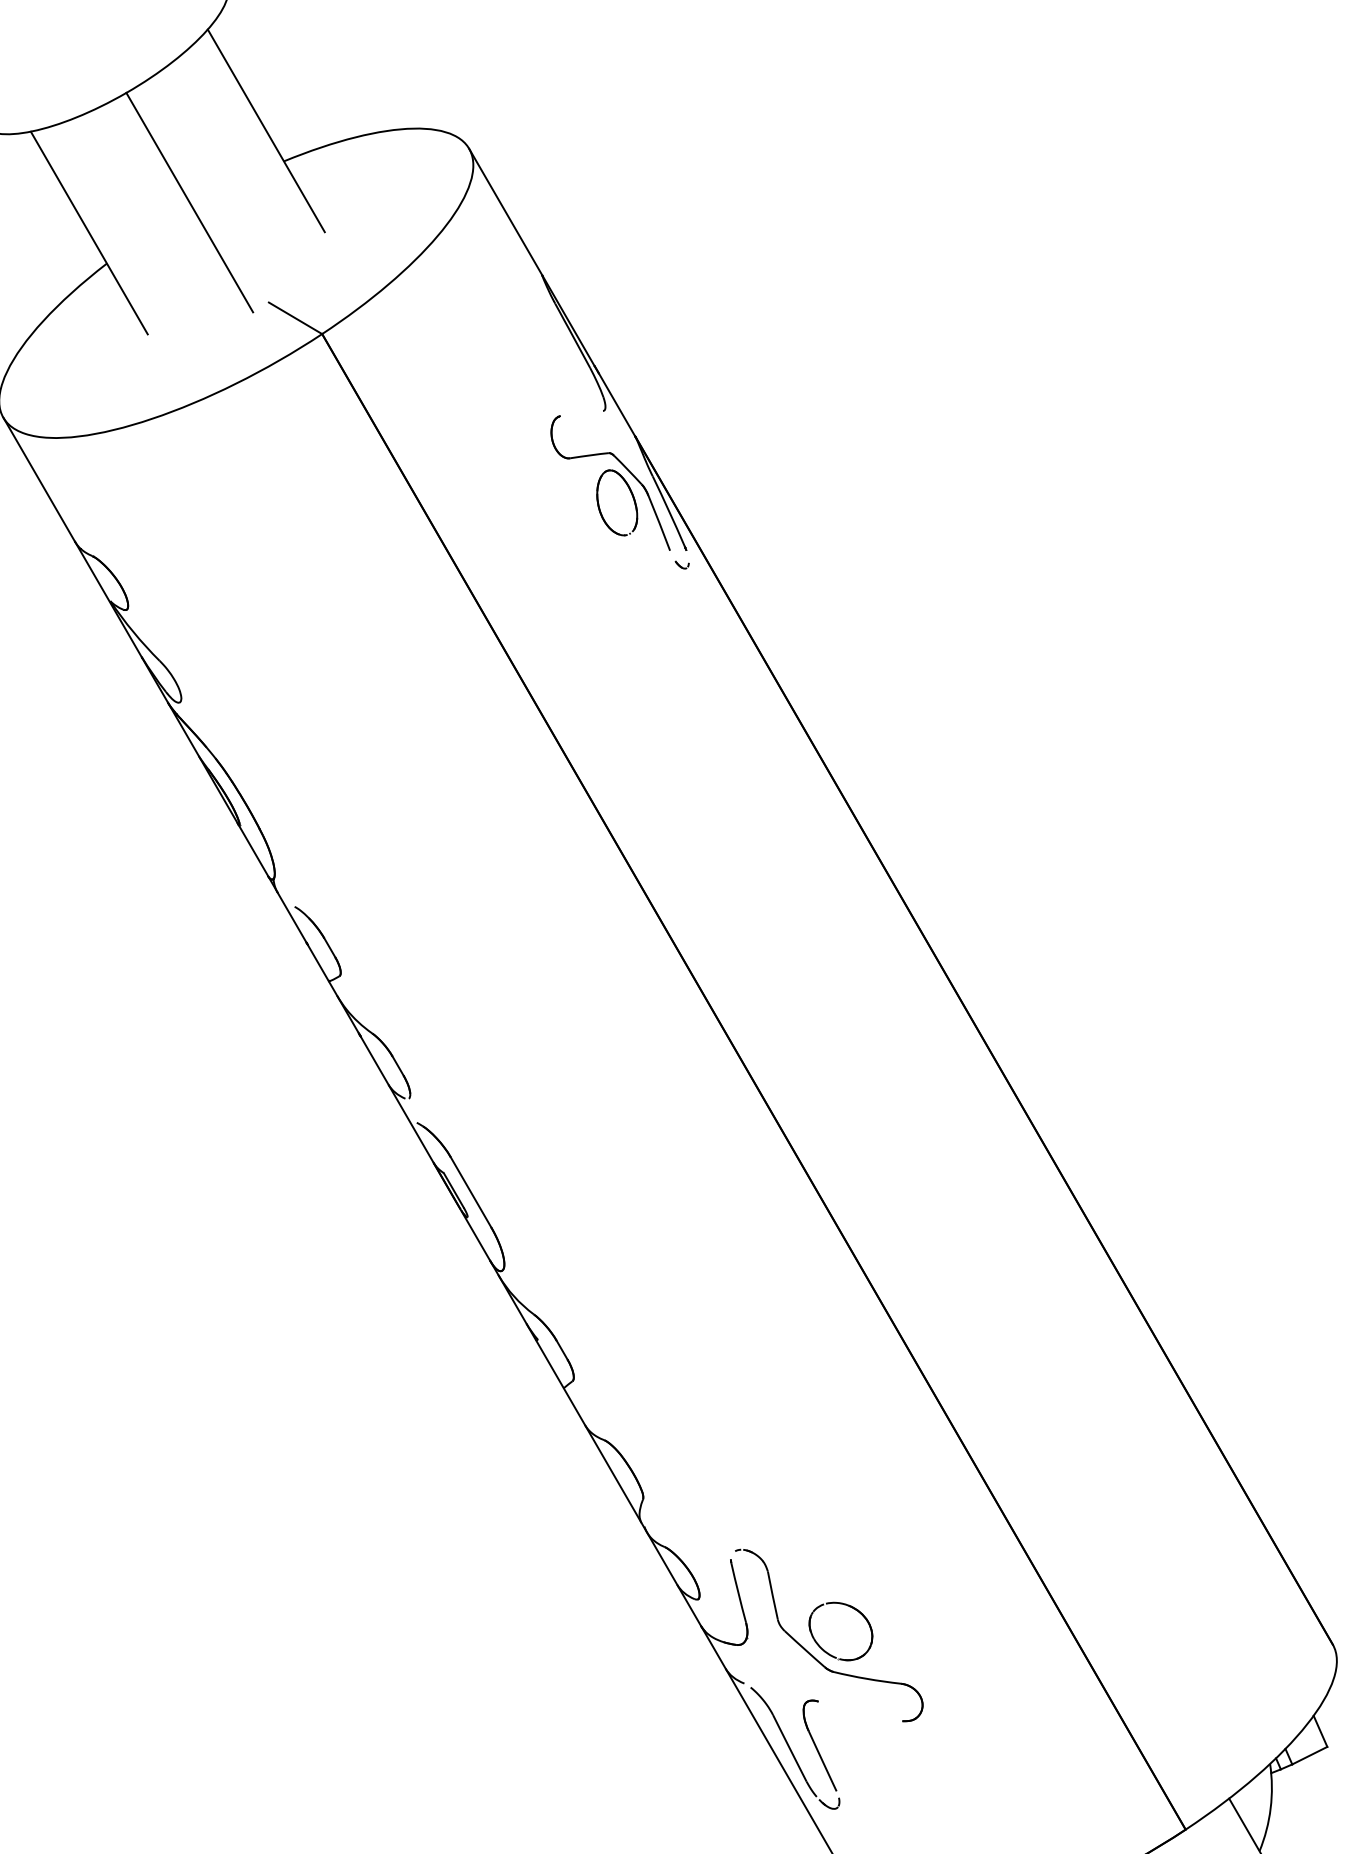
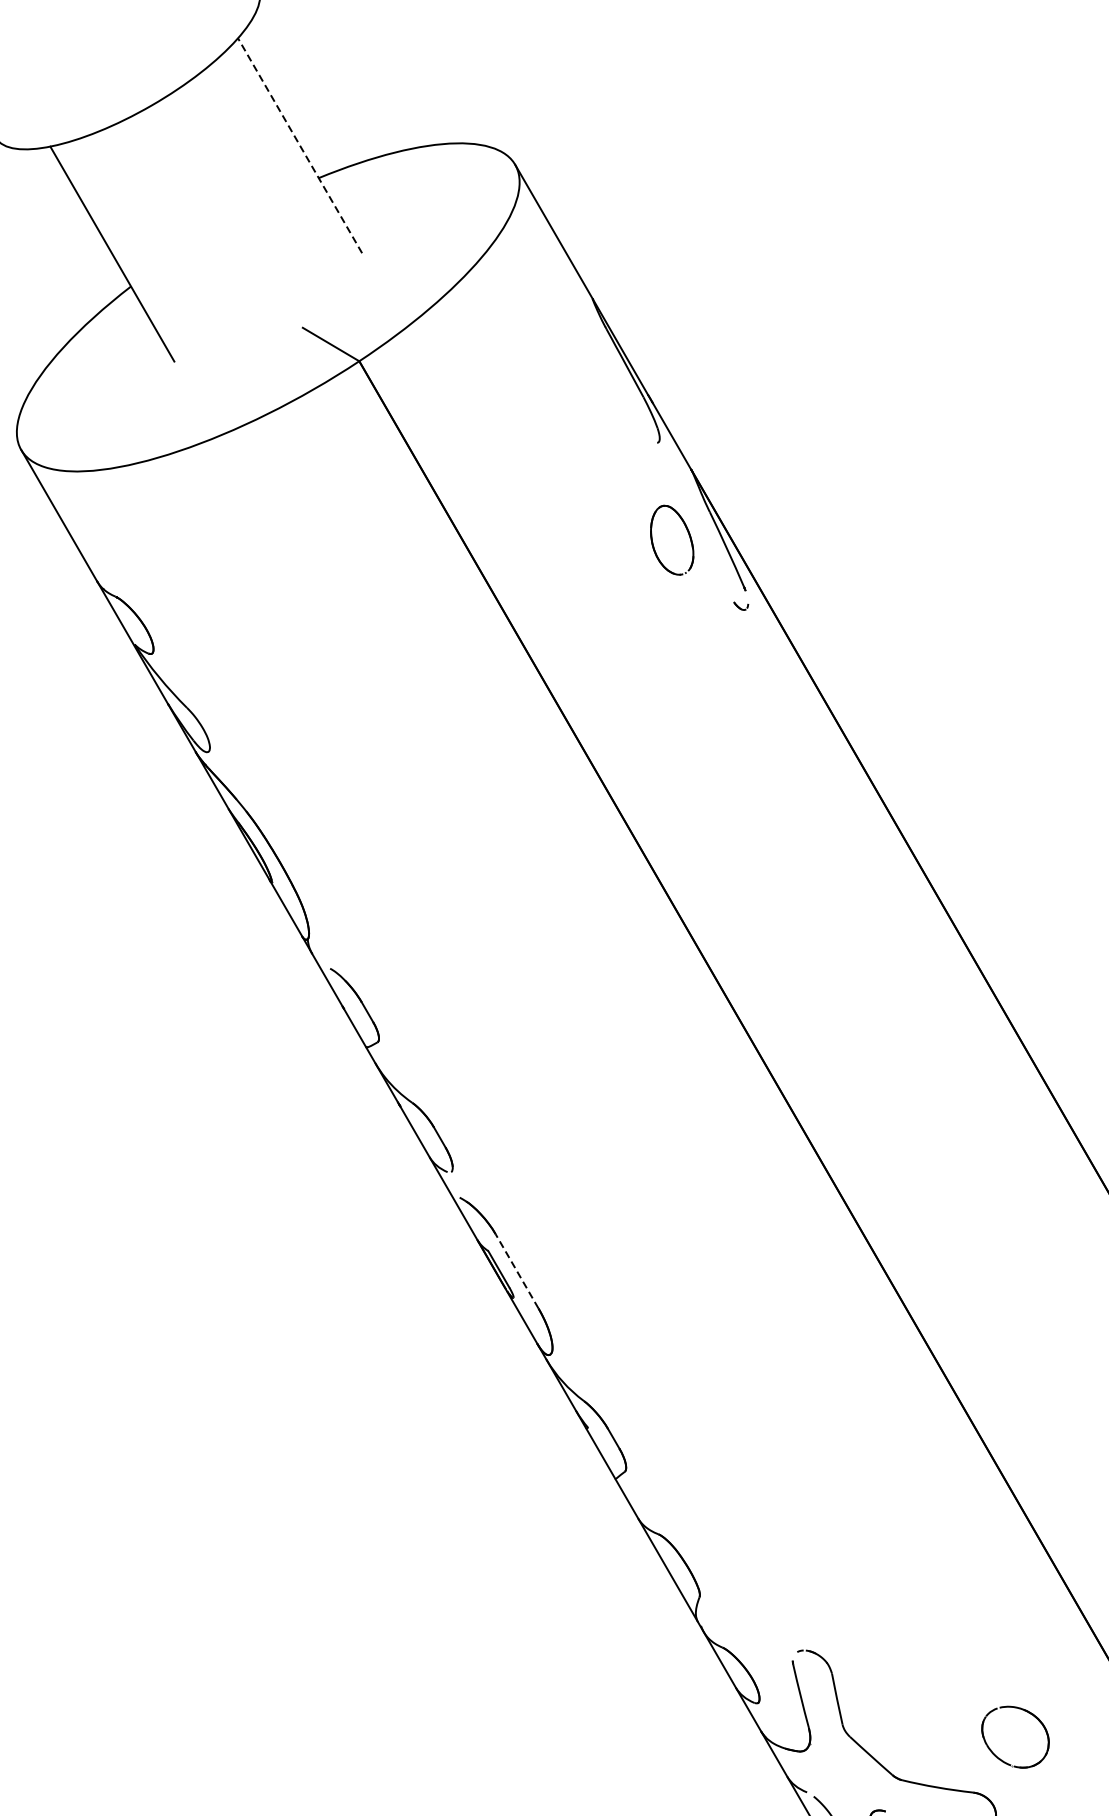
line: (266, 130) -> (300, 145), solid -> dashed
line: (189, 202) -> (218, 221), removed
part: (624, 467) -> (679, 502), removed
line: (470, 1191) -> (516, 1270), solid -> dashed
part: (824, 1649) -> (998, 1756), moved

